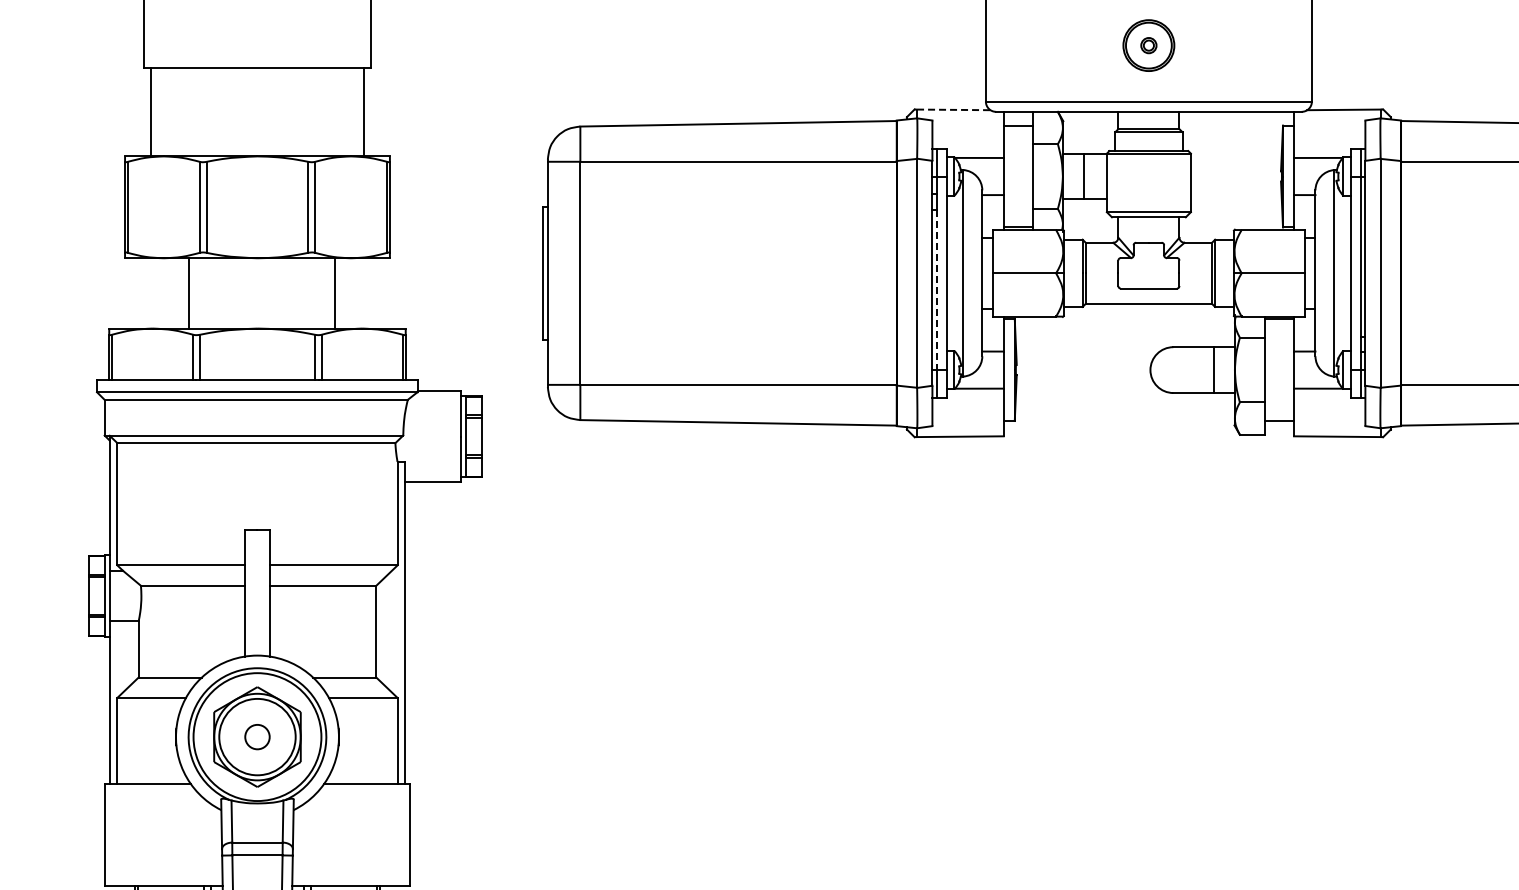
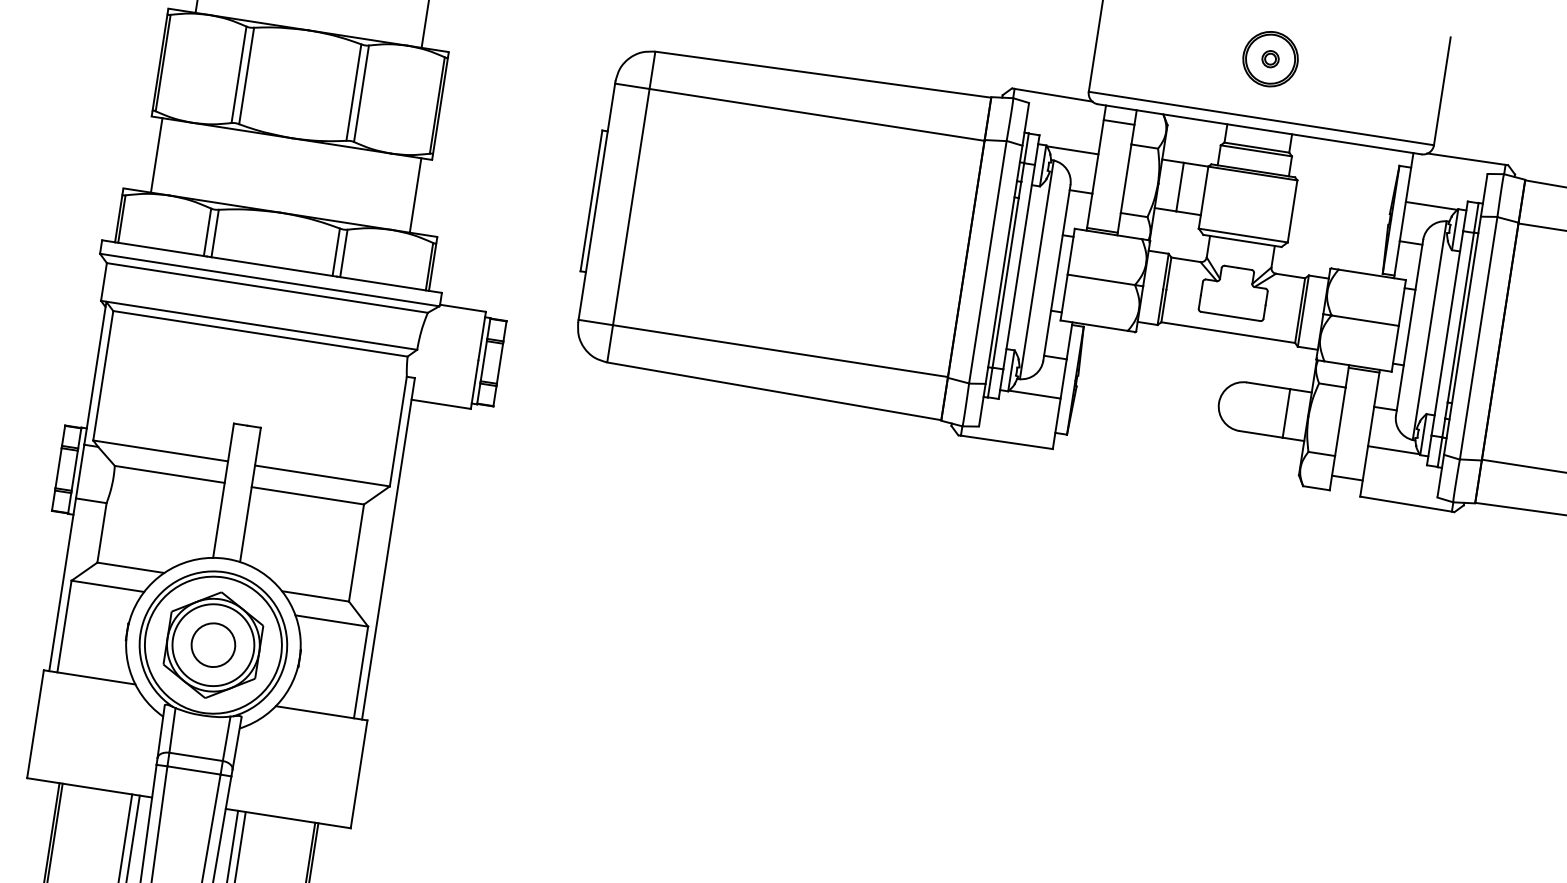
line: (953, 109) -> (1053, 94), dashed -> solid
line: (936, 290) -> (1005, 283), dashed -> solid
line: (189, 293) -> (156, 155), moved
line: (334, 293) -> (415, 195), moved
circle: (257, 736) -> (213, 644), size x1.67

